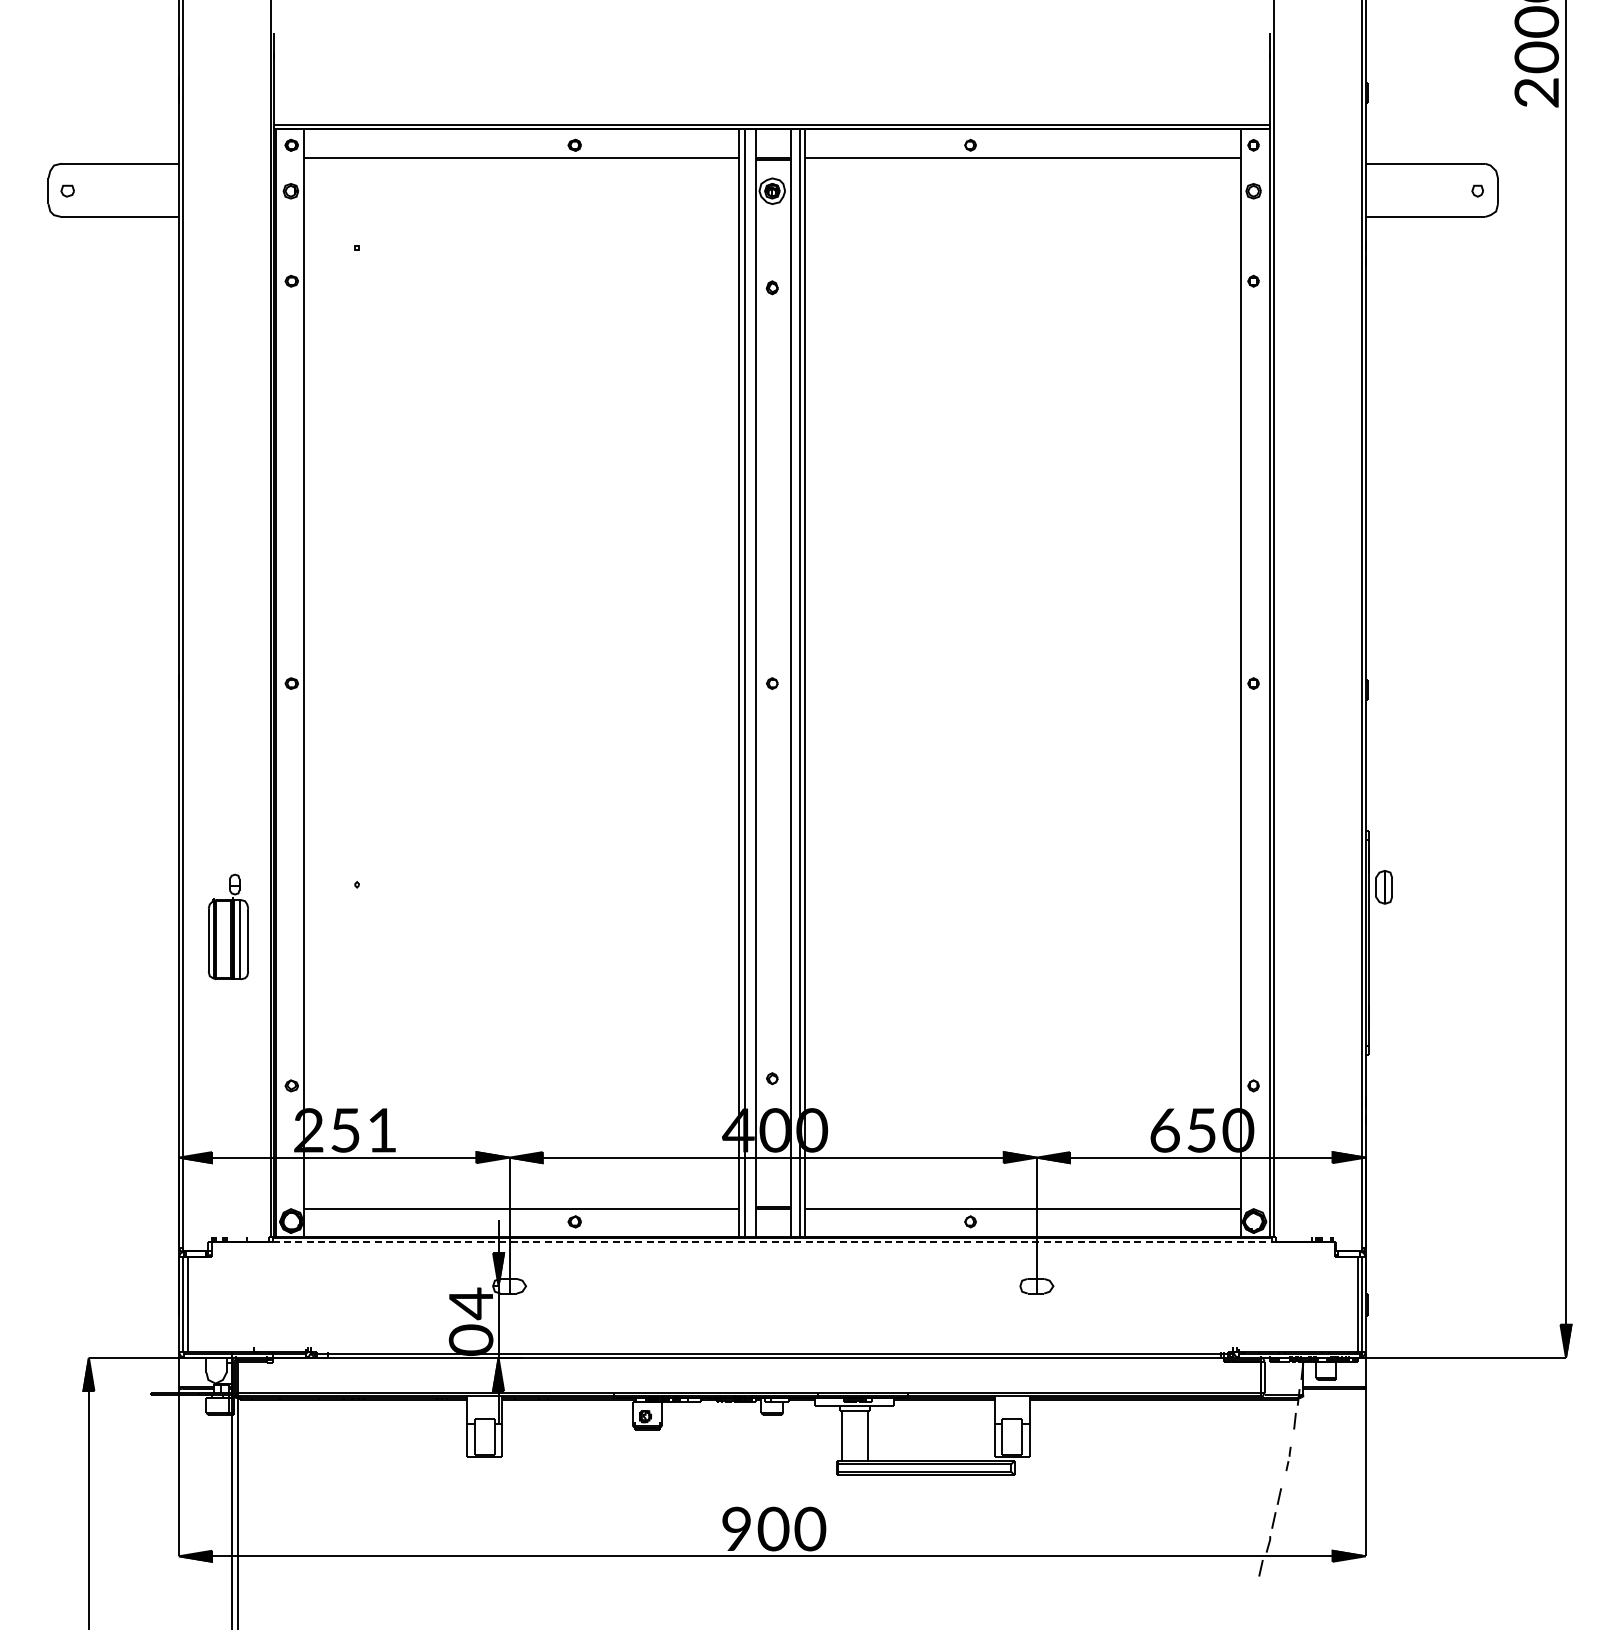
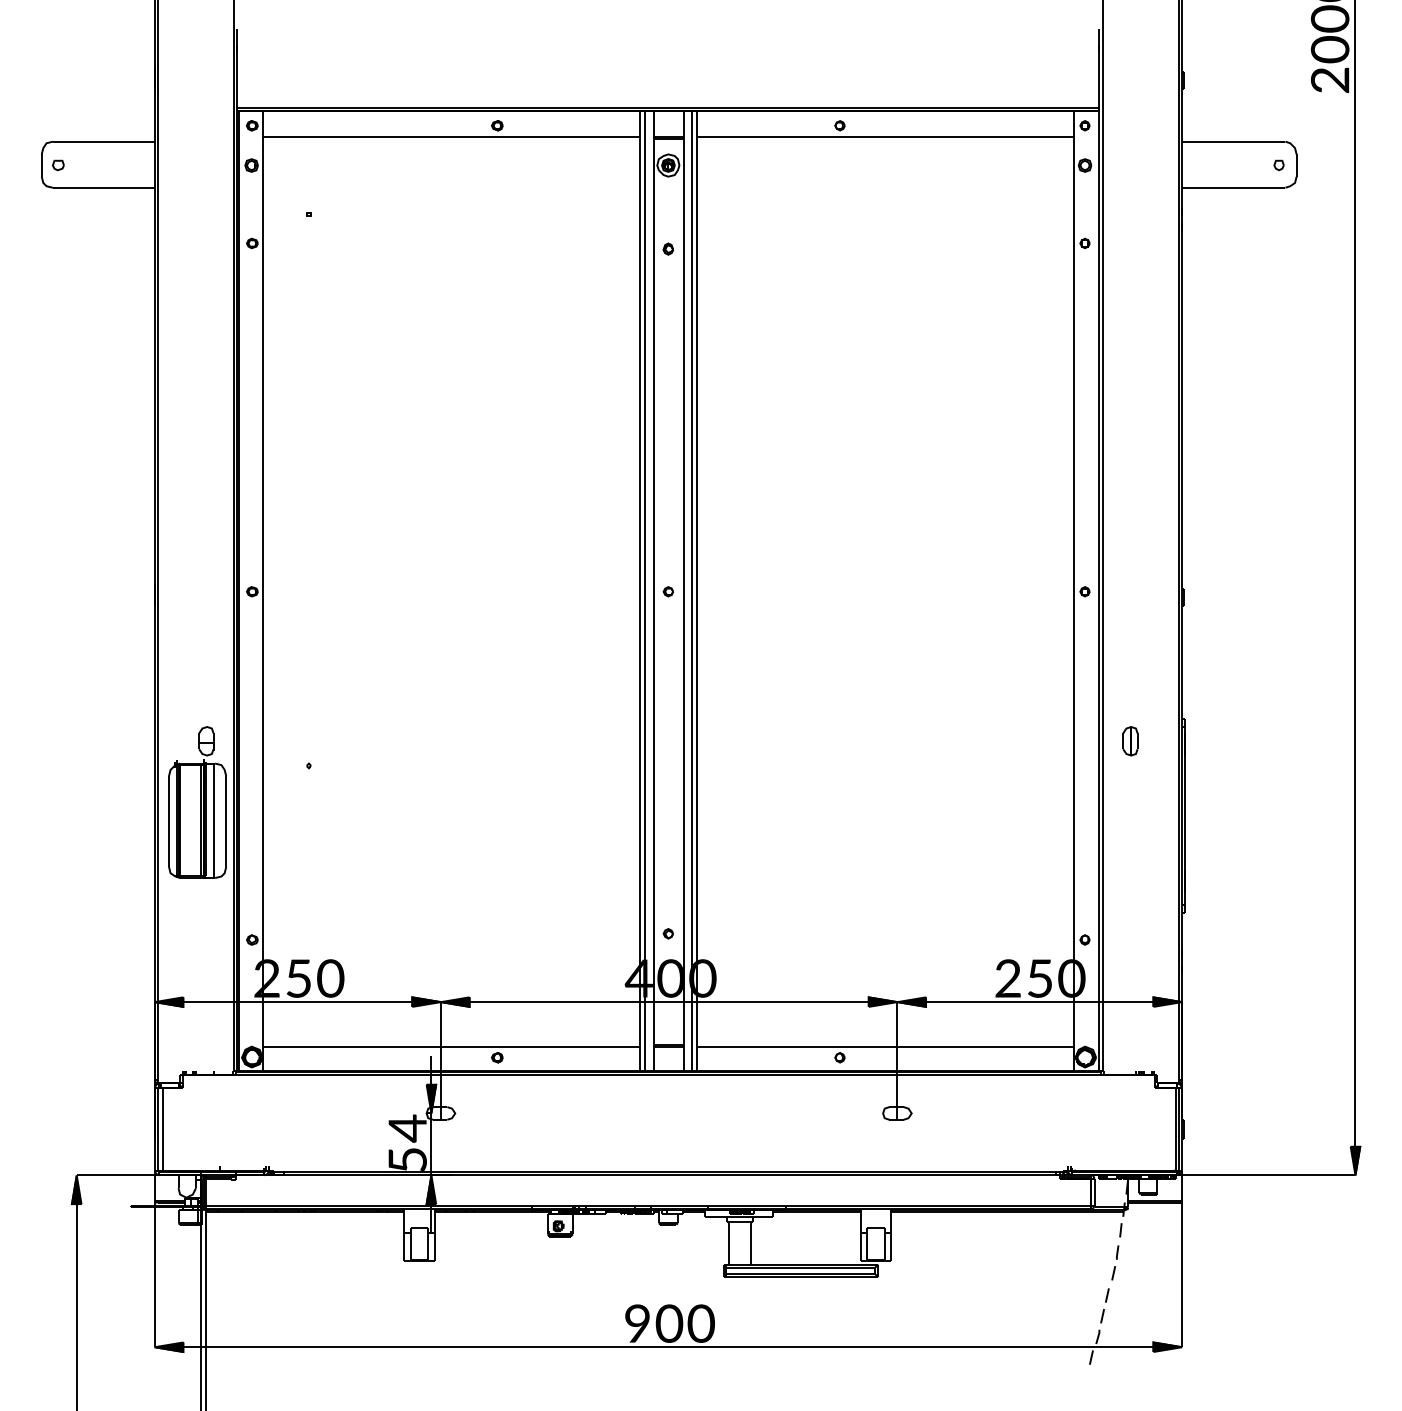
part: (1383, 887) -> (1129, 741), moved
part: (228, 926) -> (197, 802), size x1.67
text: (382, 1130) -> (330, 978), 1 -> 0
text: (1164, 1130) -> (1007, 978), 6 -> 2
line: (772, 1242) -> (668, 1075), dashed -> solid
text: (470, 1339) -> (407, 1159), 0 -> 5
part: (1288, 1458) -> (1115, 1262), size x1.67

